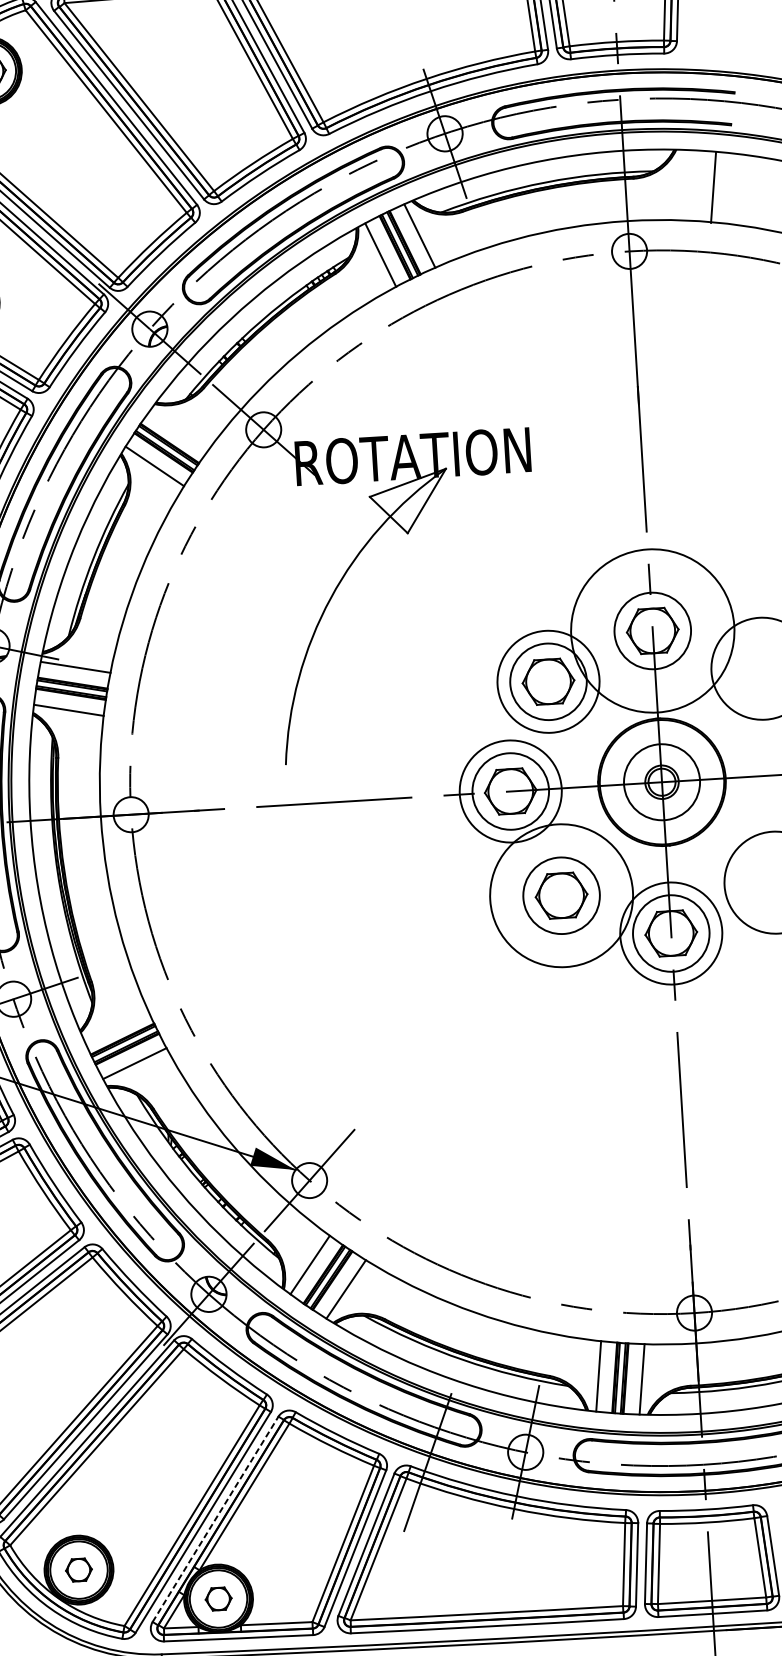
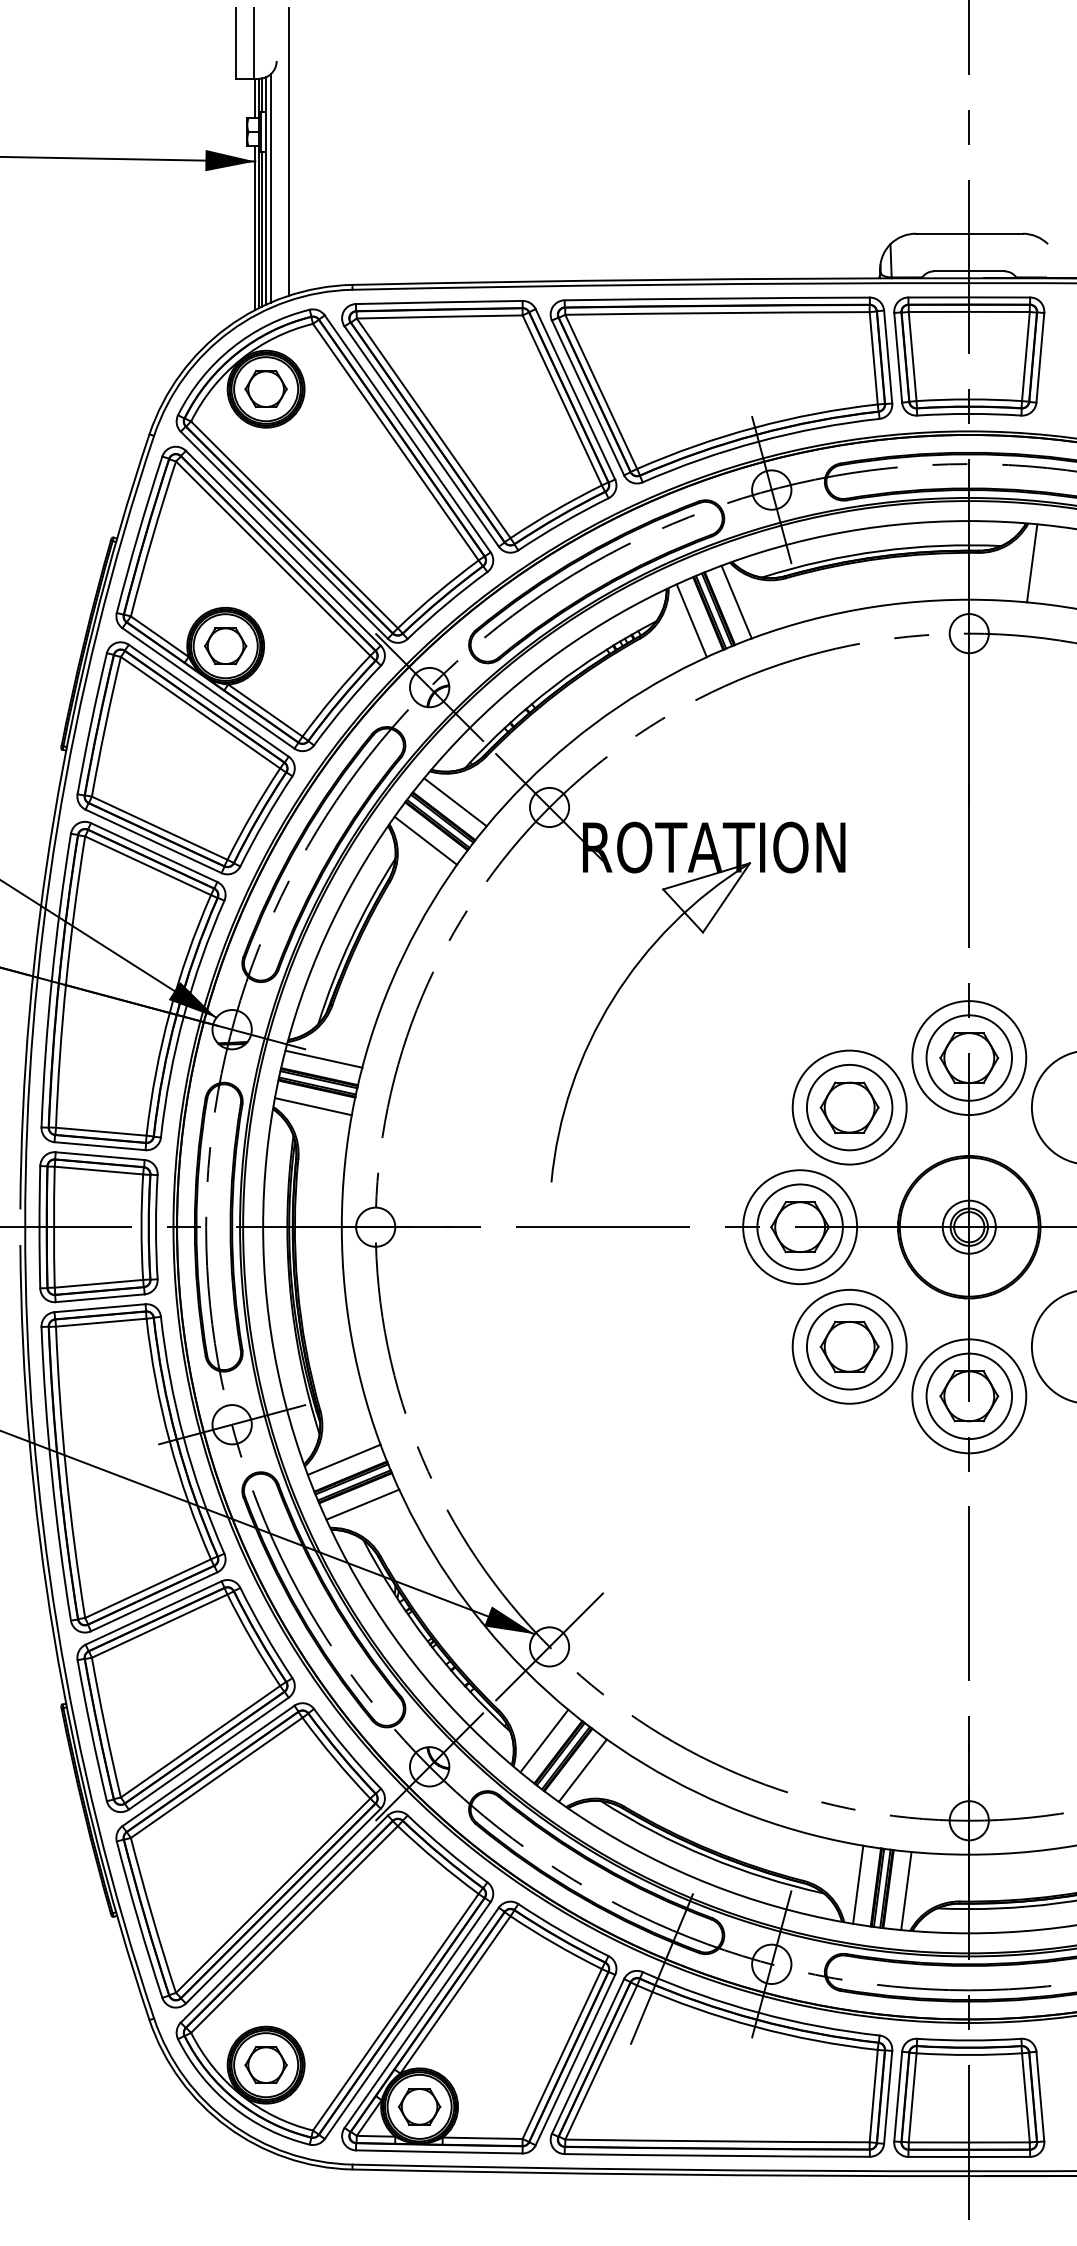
line: (713, 187) -> (1032, 563), moved
line: (179, 430) -> (455, 802), added
circle: (652, 631) -> (969, 1058), size x0.62
circle: (661, 781) -> (968, 1226), size x0.62
circle: (561, 895) -> (849, 1346), size x0.71
line: (115, 1024) -> (344, 1459), added
line: (216, 1518) -> (422, 2017), dashed -> solid
part: (78, 1569) -> (265, 2064), size x1.43
part: (218, 1598) -> (419, 2106), size x1.43

